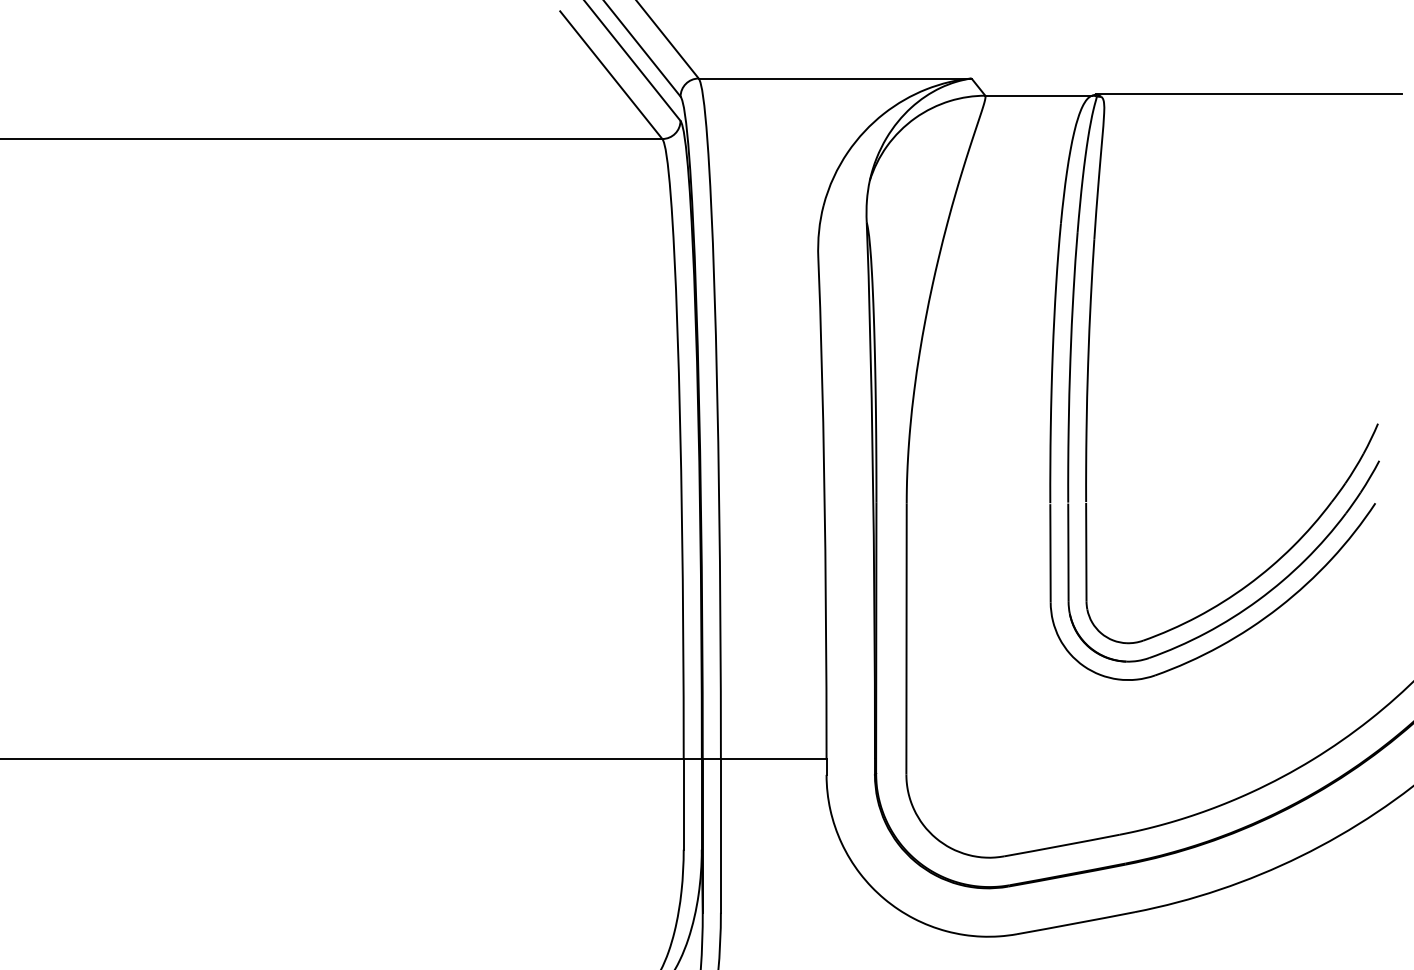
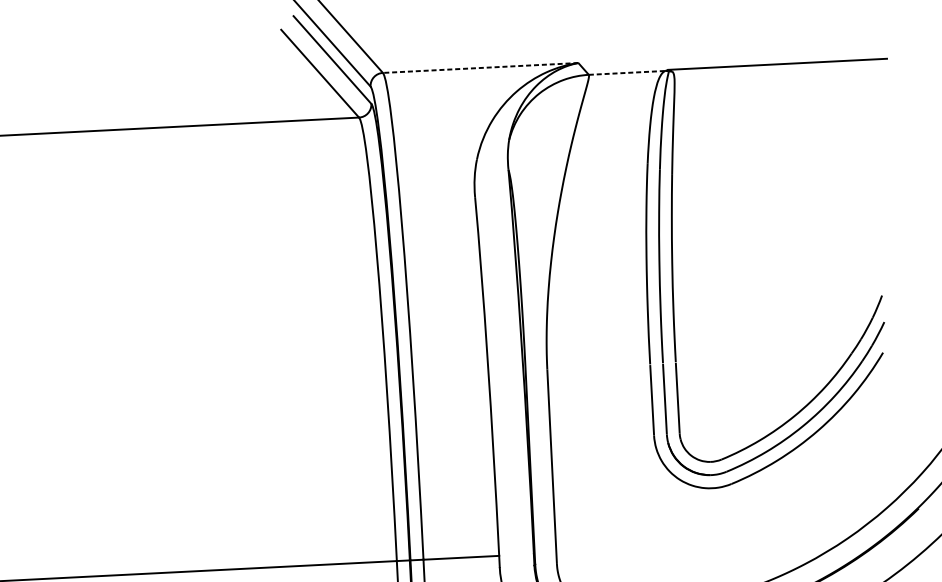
line: (834, 78) -> (480, 67), solid -> dashed
line: (1039, 95) -> (627, 72), solid -> dashed

